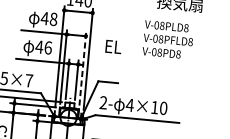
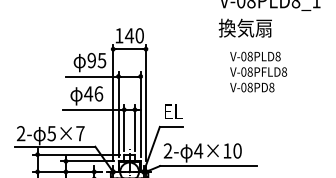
text: (48, 18) -> (96, 60), 48 -> 95
text: (168, 39) -> (258, 71), moved
text: (113, 46) -> (173, 111), moved
line: (82, 68) -> (140, 113), dashed -> solid

